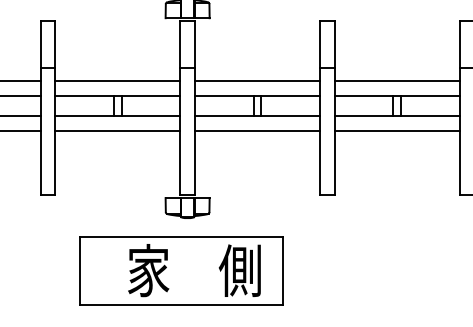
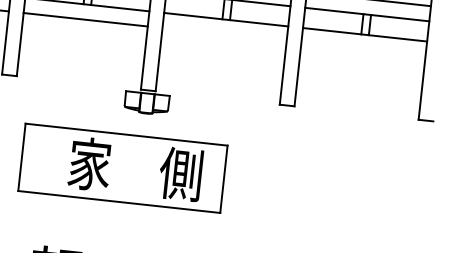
line: (257, 131) -> (224, 34), removed
line: (396, 131) -> (362, 49), removed
part: (181, 270) -> (122, 167), moved

